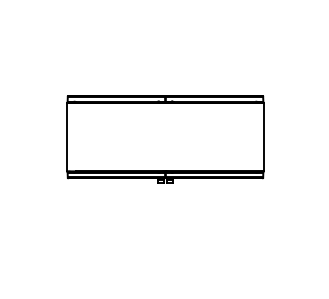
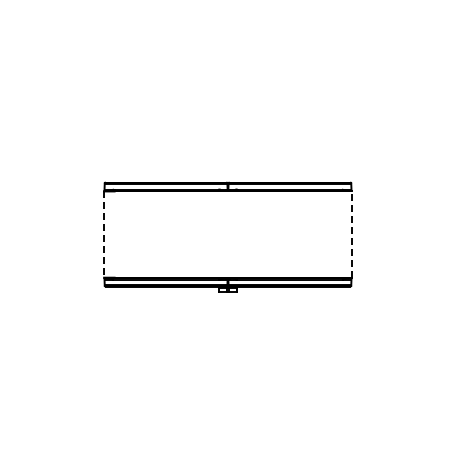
line: (67, 137) -> (104, 235), solid -> dashed
line: (263, 137) -> (351, 234), solid -> dashed

